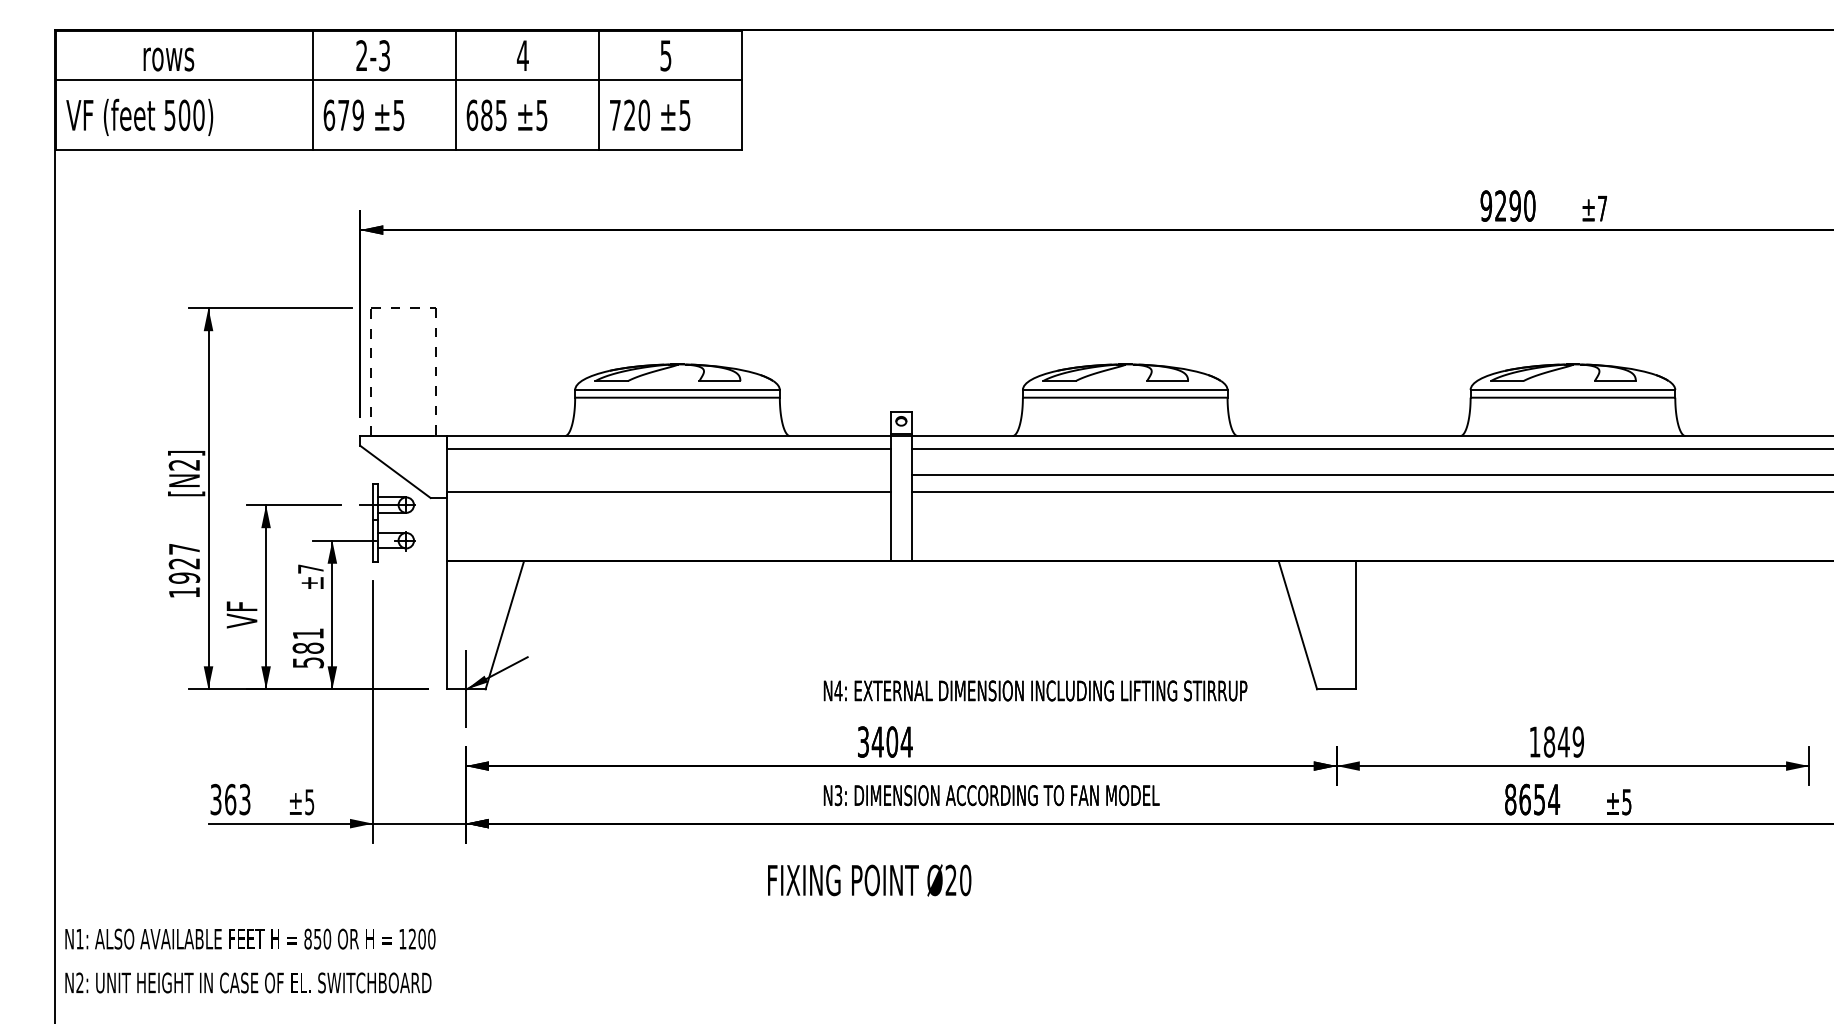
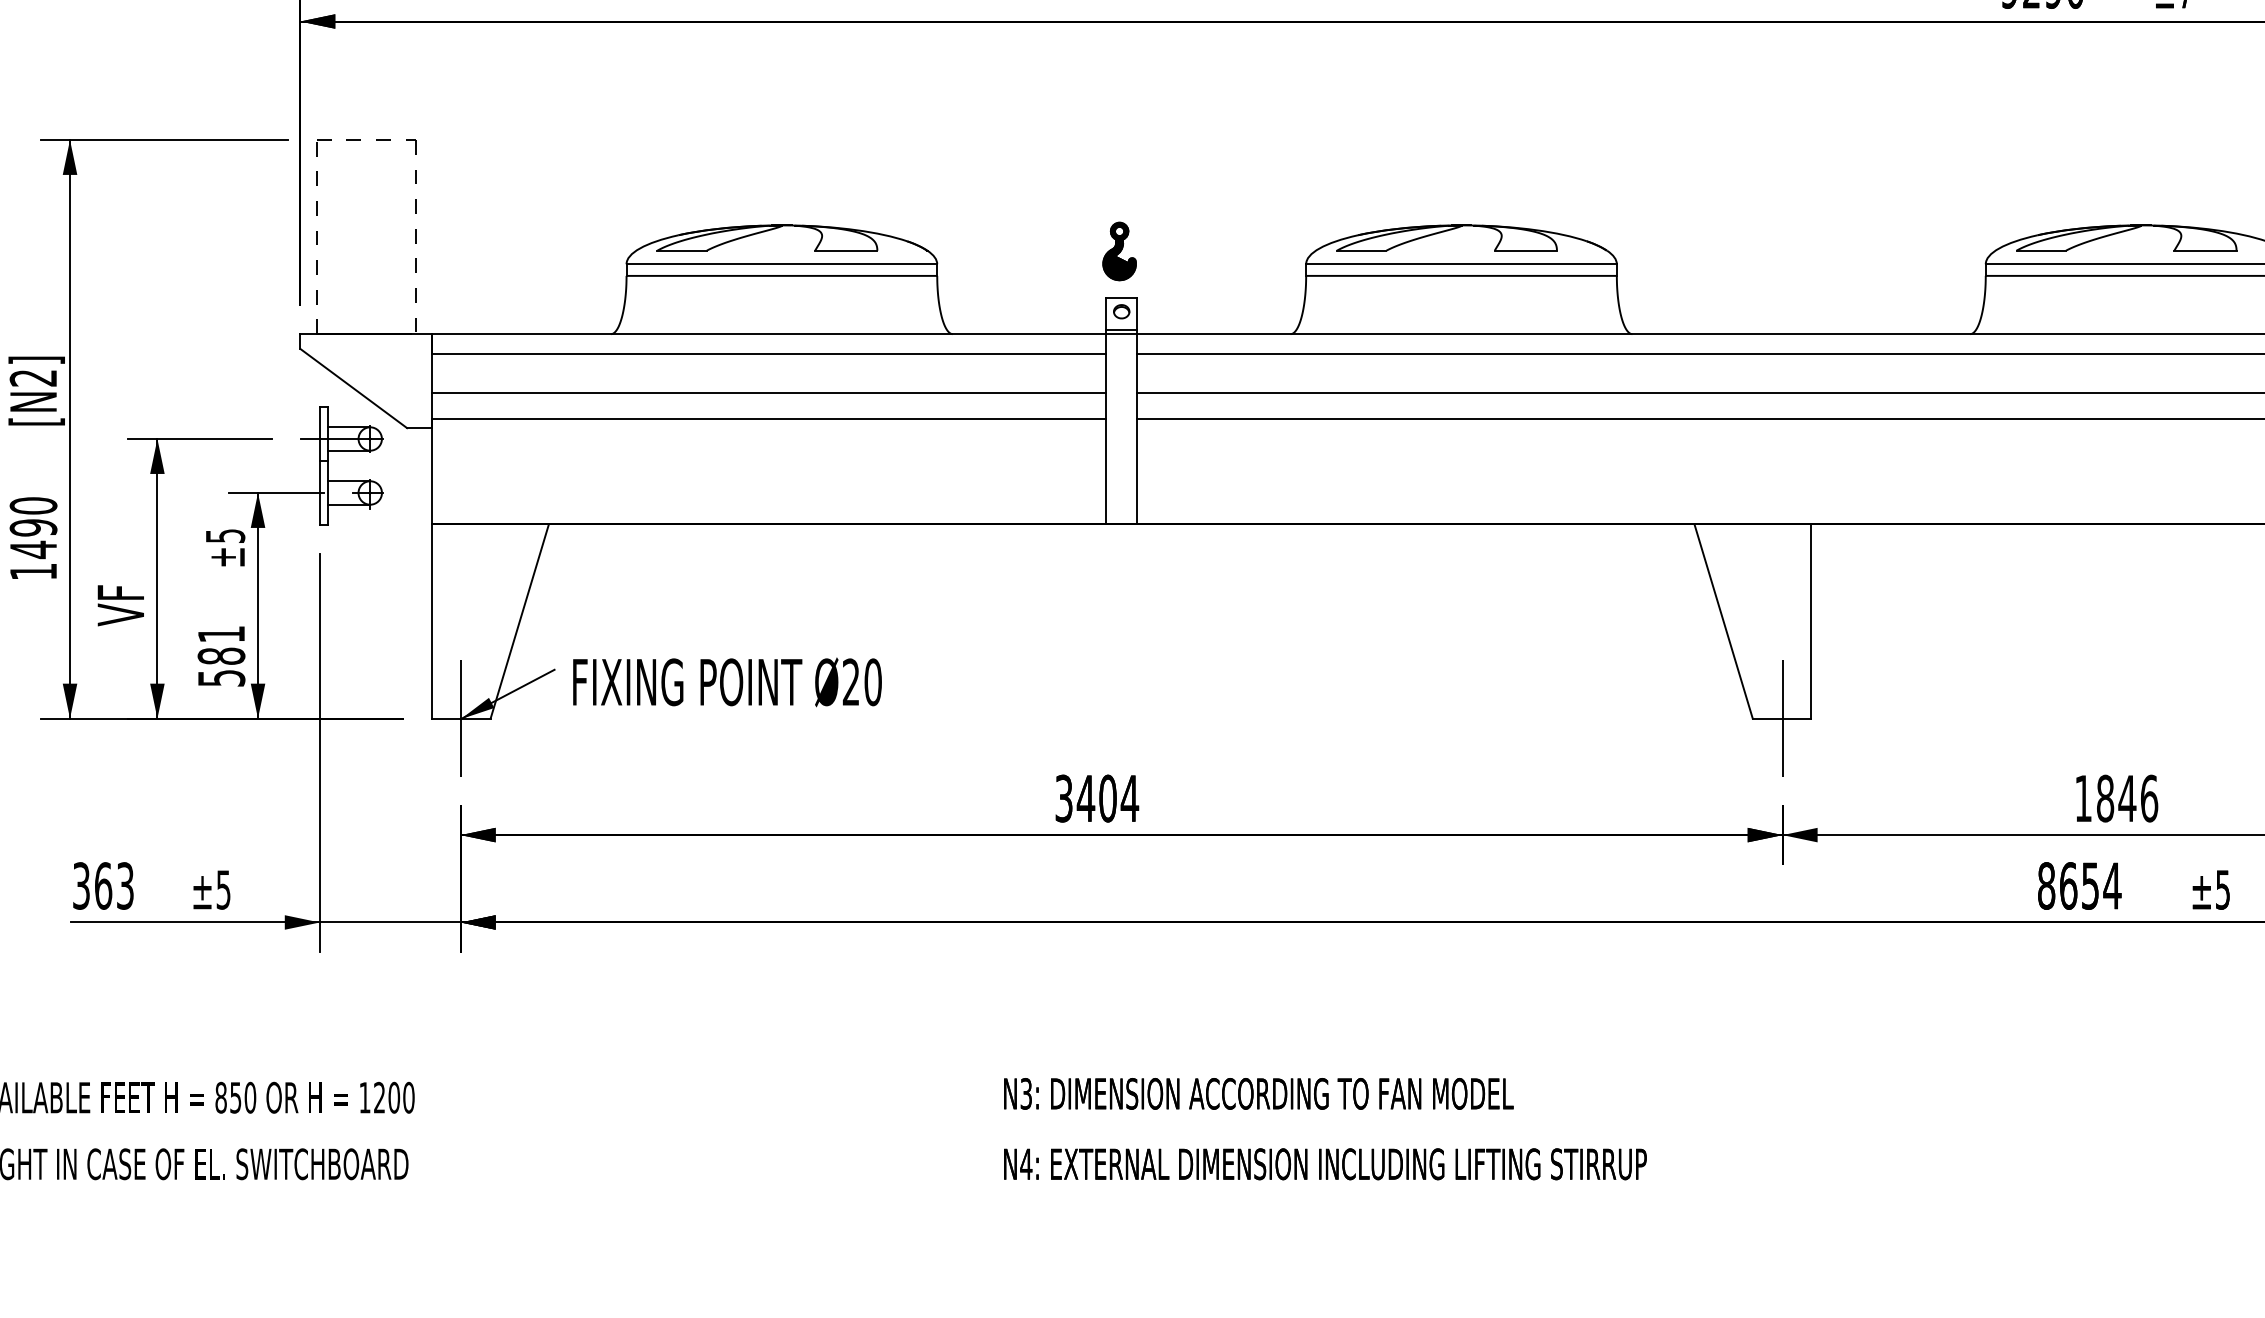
part: (899, 381) -> (1118, 251), added
line: (669, 474) -> (769, 392), added
text: (184, 563) -> (33, 527), 1927 -> 1490
text: (310, 568) -> (224, 535), ±7 -> ±5
line: (1336, 688) -> (1782, 717), added
text: (1035, 690) -> (1325, 1163), moved
text: (1578, 741) -> (2149, 797), 1849 -> 1846
text: (991, 795) -> (1258, 1093), moved
text: (869, 880) -> (727, 682), moved

